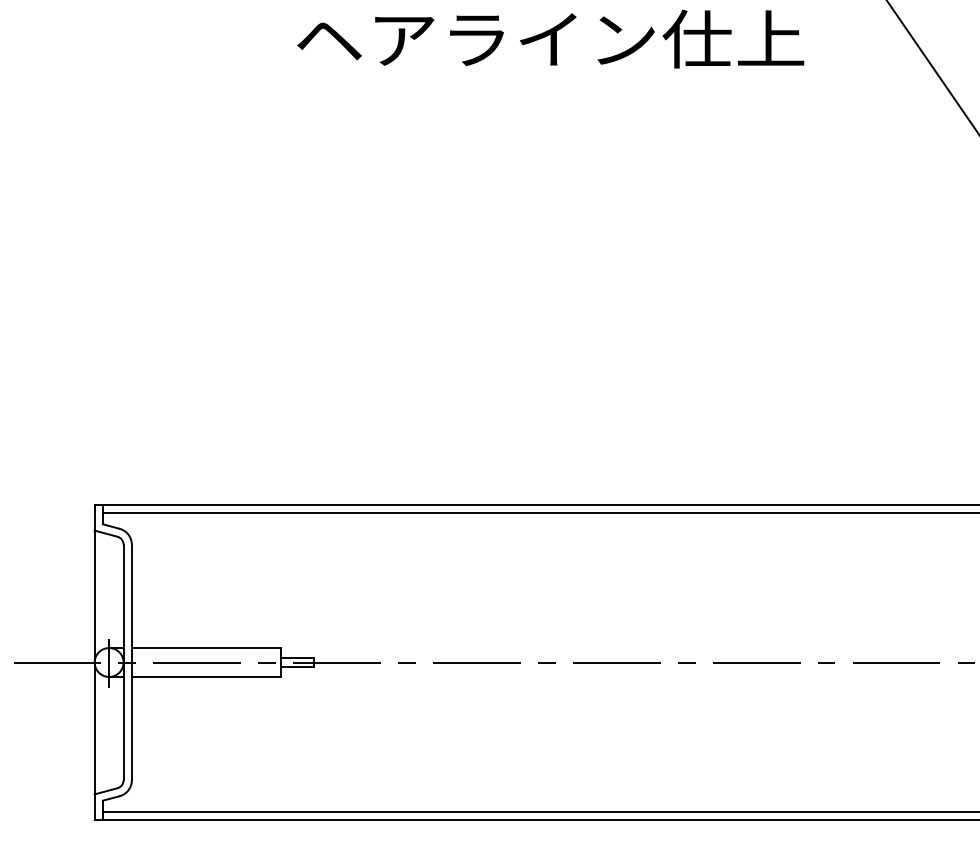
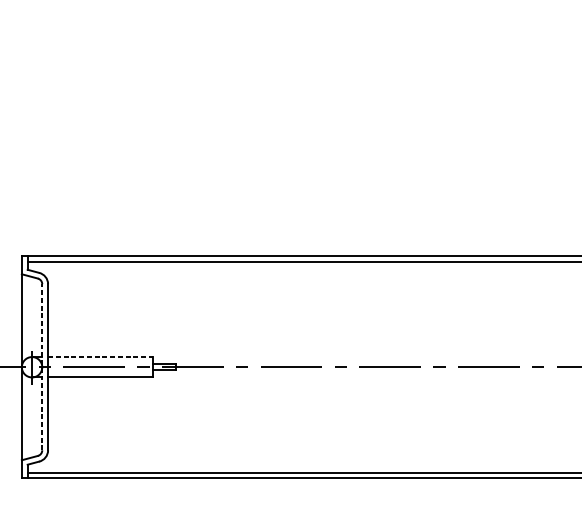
line: (206, 648) -> (100, 357), solid -> dashed
line: (123, 662) -> (42, 367), solid -> dashed

